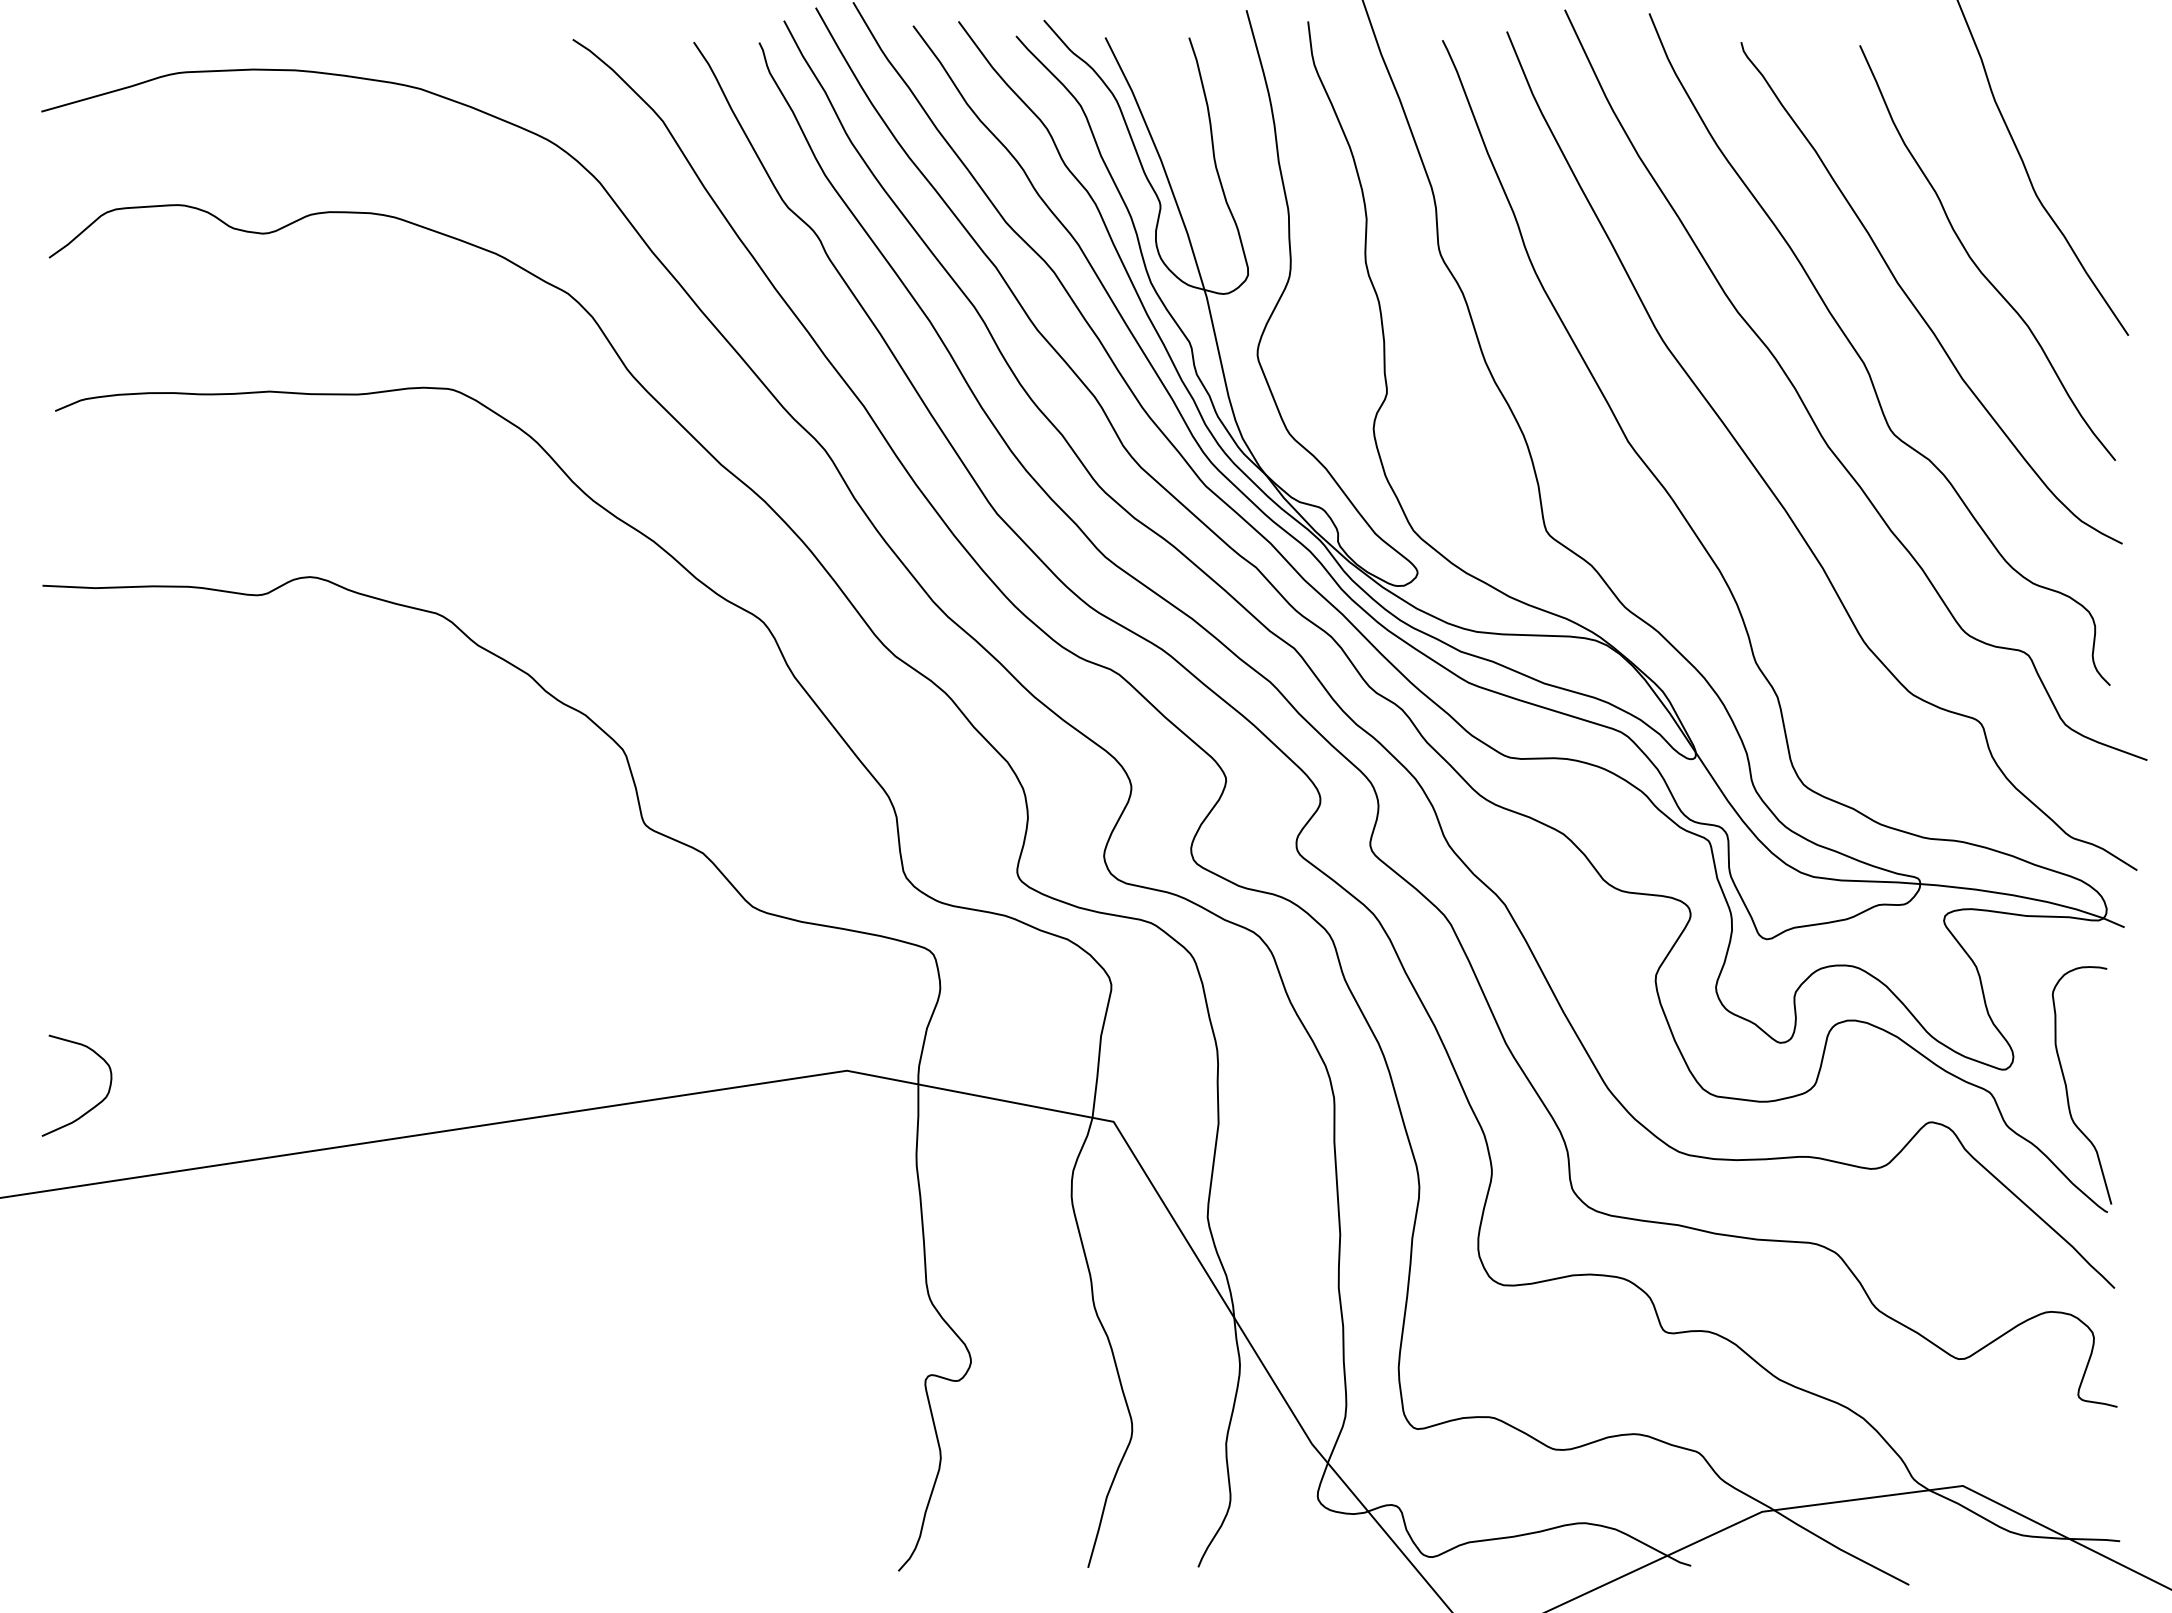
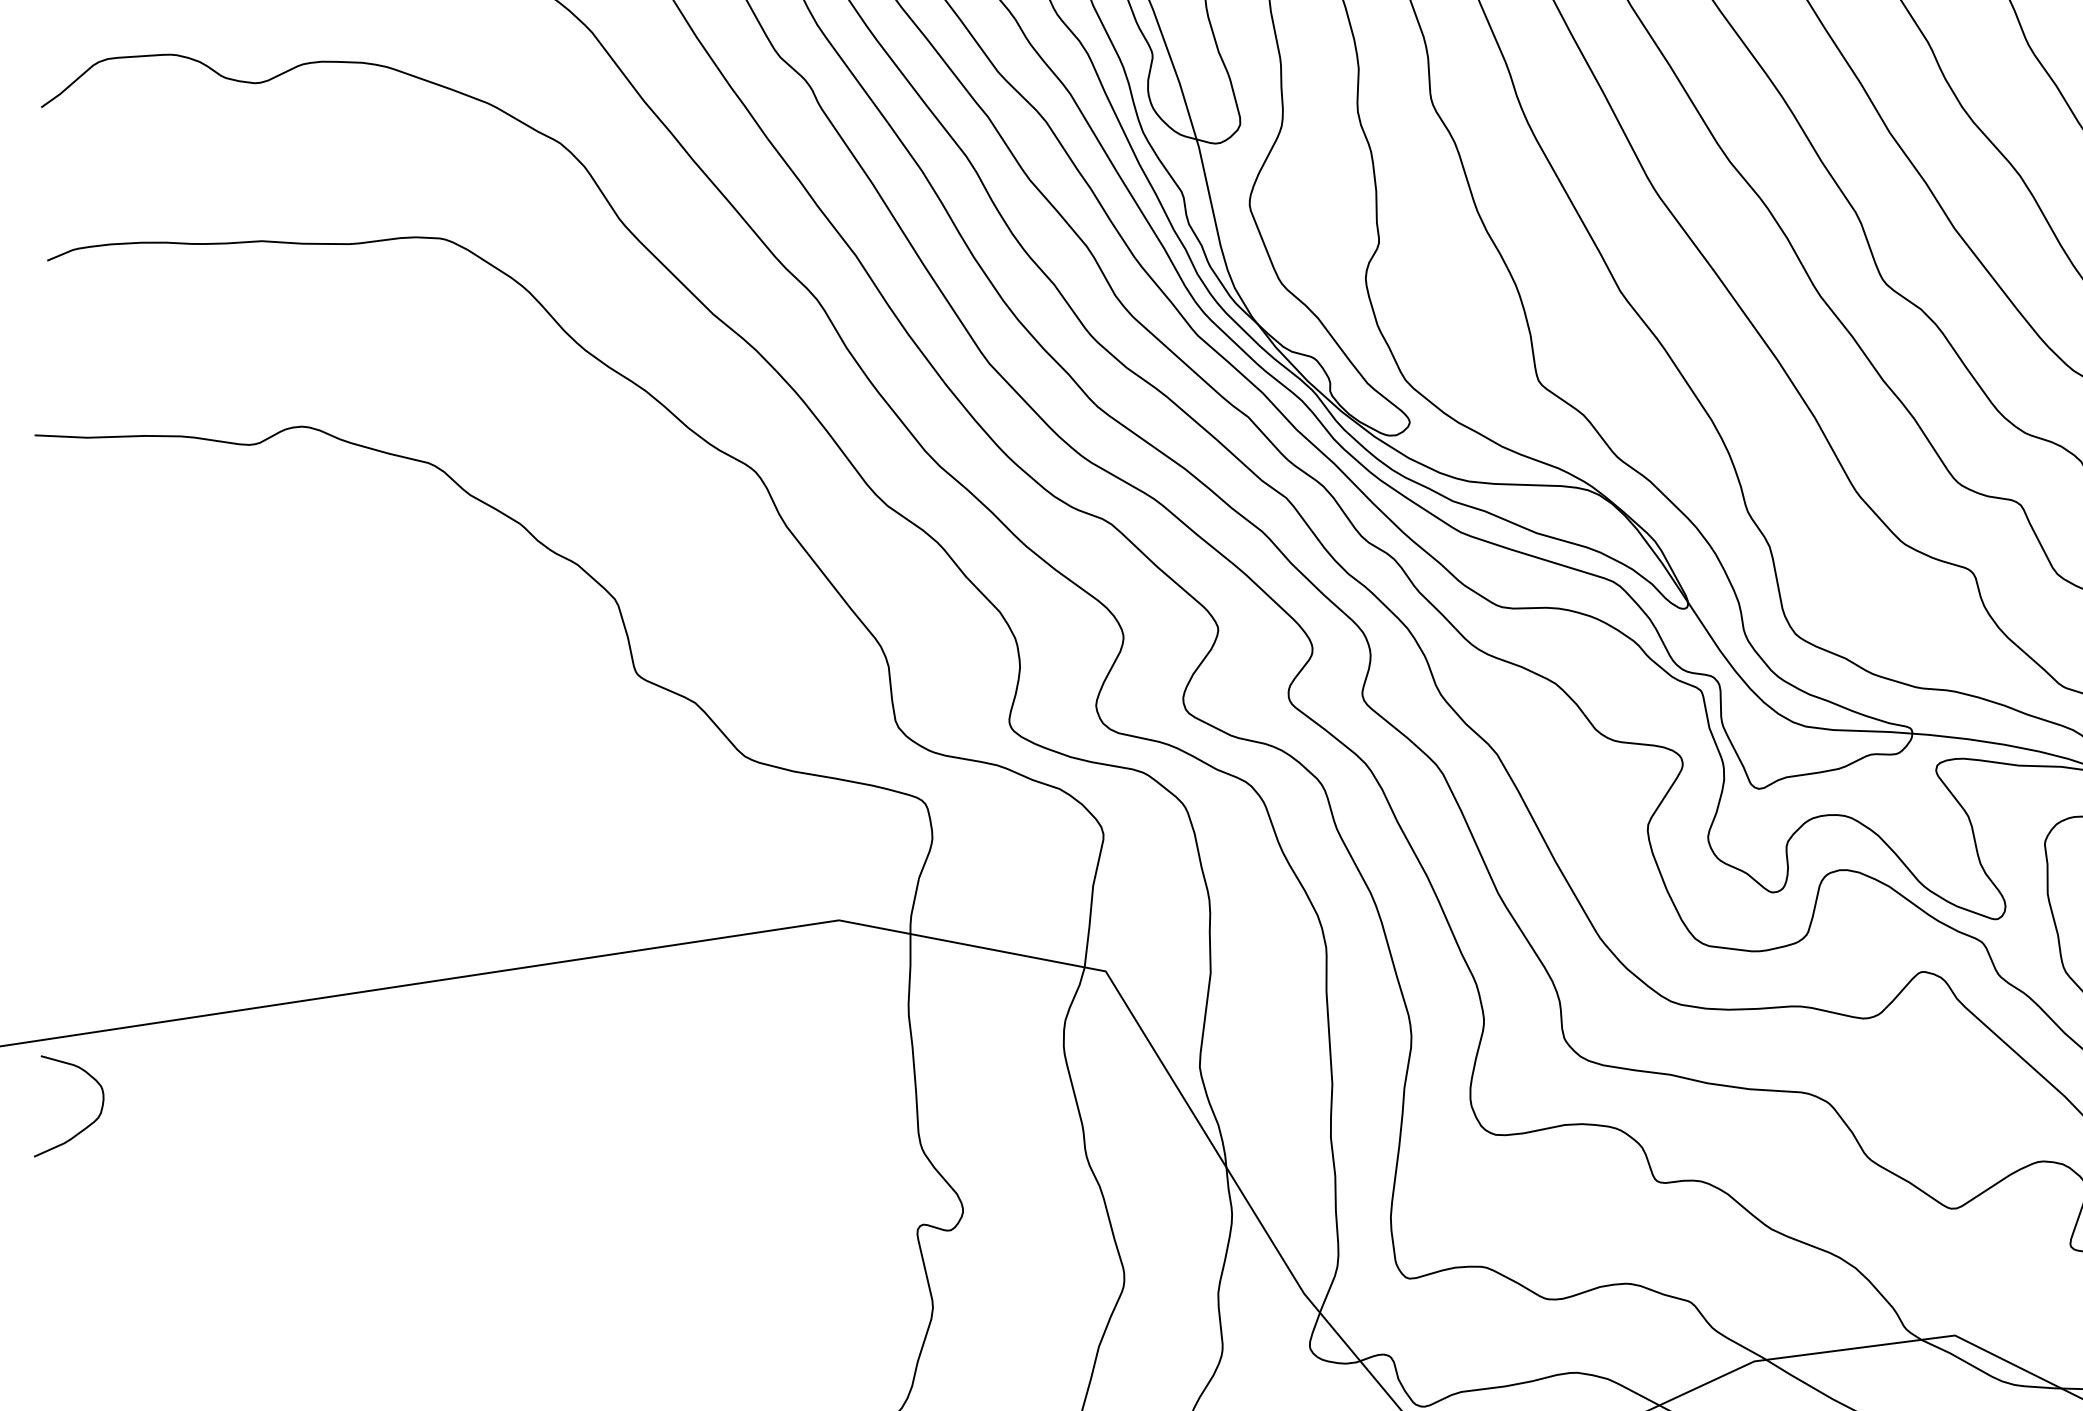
curve: (93, 1106) -> (85, 1127), moved

